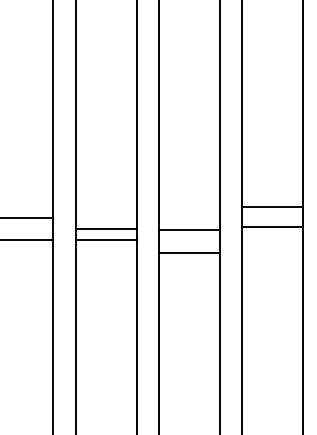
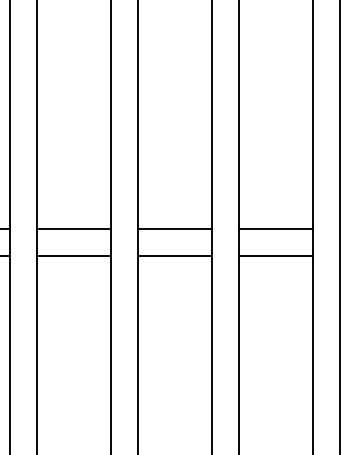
line: (272, 206) -> (275, 228), moved
line: (272, 227) -> (275, 256), moved
line: (105, 228) -> (72, 228), moved
line: (188, 229) -> (173, 228), moved
line: (188, 253) -> (173, 256), moved

